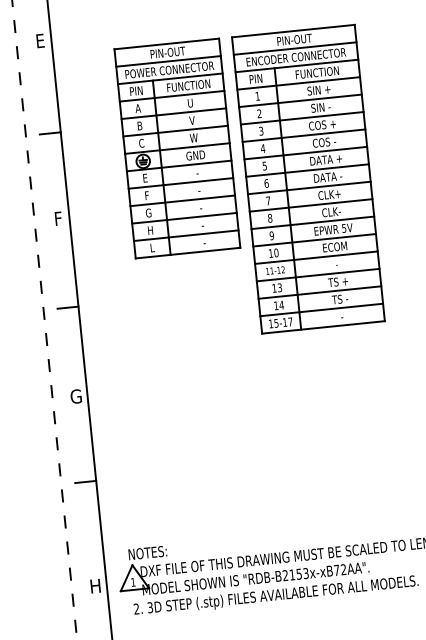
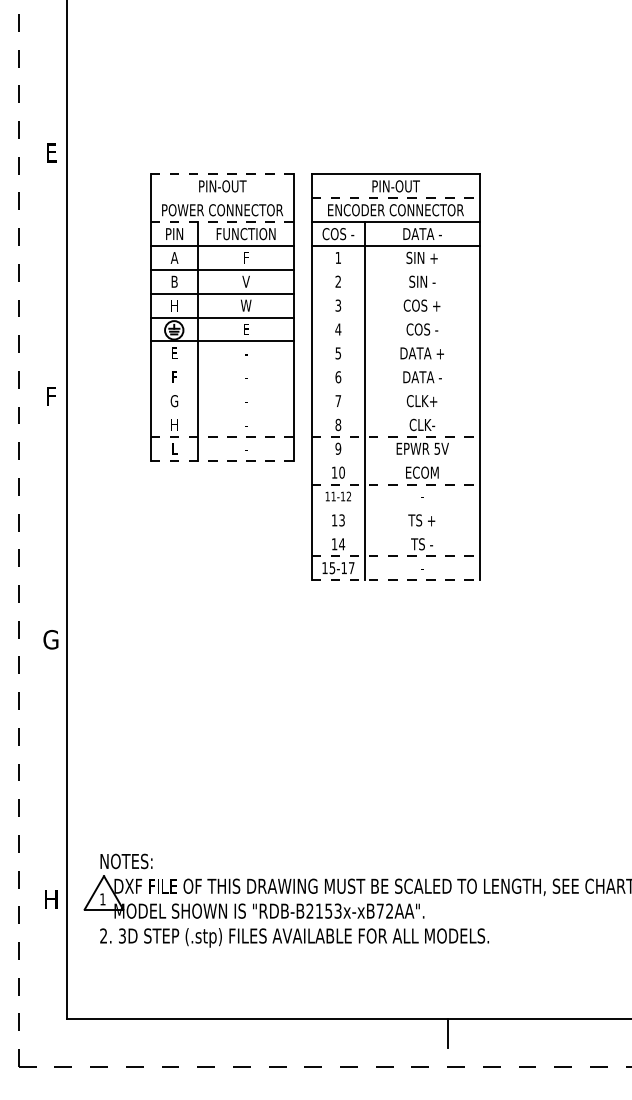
line: (166, 44) -> (222, 174), solid -> dashed
line: (295, 48) -> (395, 198), solid -> dashed
line: (167, 61) -> (221, 198), removed
text: (317, 72) -> (422, 234), FUNCTION -> DATA -
line: (170, 79) -> (222, 222), solid -> dashed
text: (256, 79) -> (338, 234), PIN -> COS -
line: (300, 100) -> (395, 269), removed
text: (189, 103) -> (245, 258), U -> F
line: (302, 118) -> (395, 293), removed
line: (49, 133) -> (51, 279), removed
line: (303, 135) -> (395, 317), removed
text: (141, 143) -> (174, 305), C -> H
line: (305, 153) -> (395, 341), removed
text: (195, 155) -> (245, 329), GND -> E
line: (307, 170) -> (395, 365), removed
line: (180, 183) -> (221, 365), removed
line: (309, 188) -> (395, 389), removed
line: (182, 201) -> (221, 389), removed
line: (311, 205) -> (395, 413), removed
line: (183, 218) -> (221, 413), removed
line: (312, 222) -> (395, 436), solid -> dashed
line: (186, 235) -> (222, 436), solid -> dashed
line: (314, 240) -> (395, 460), removed
line: (188, 252) -> (222, 460), solid -> dashed
line: (316, 257) -> (395, 484), solid -> dashed
line: (318, 275) -> (395, 508), removed
line: (319, 292) -> (395, 532), removed
line: (67, 307) -> (51, 518), removed
line: (321, 310) -> (395, 556), solid -> dashed
line: (323, 327) -> (395, 580), solid -> dashed
line: (85, 481) -> (51, 756), removed

